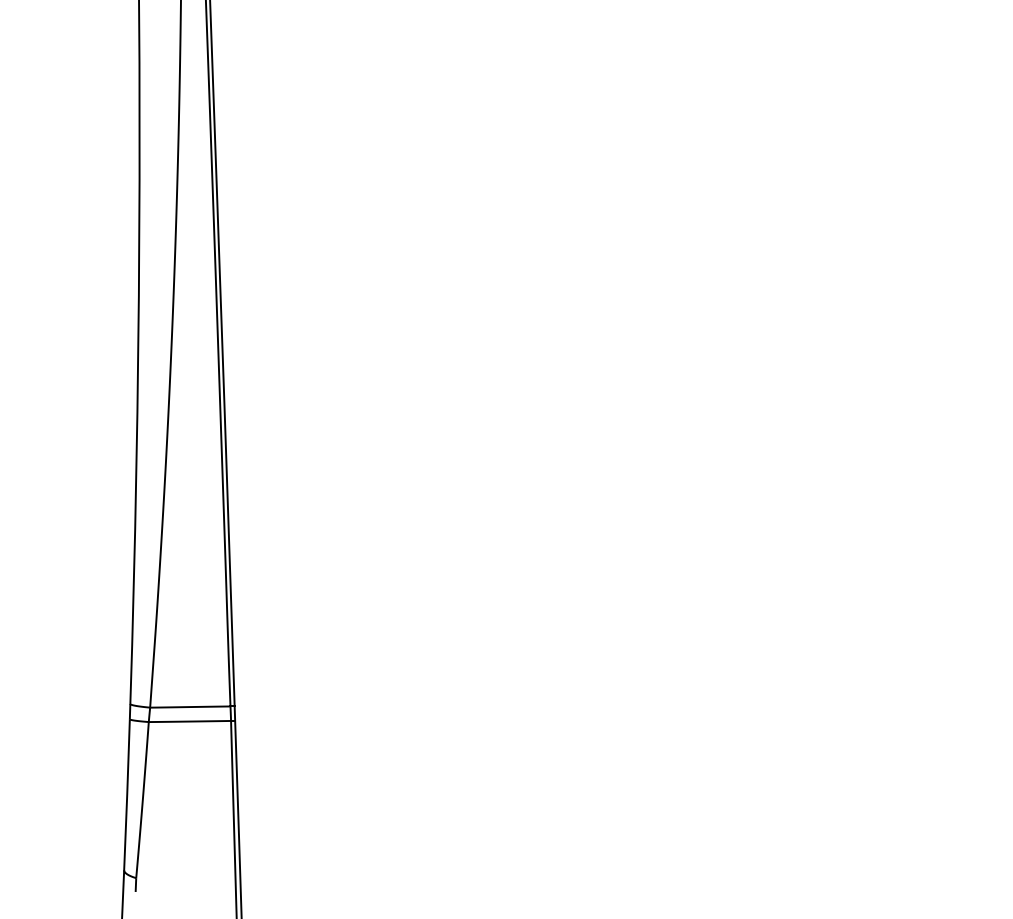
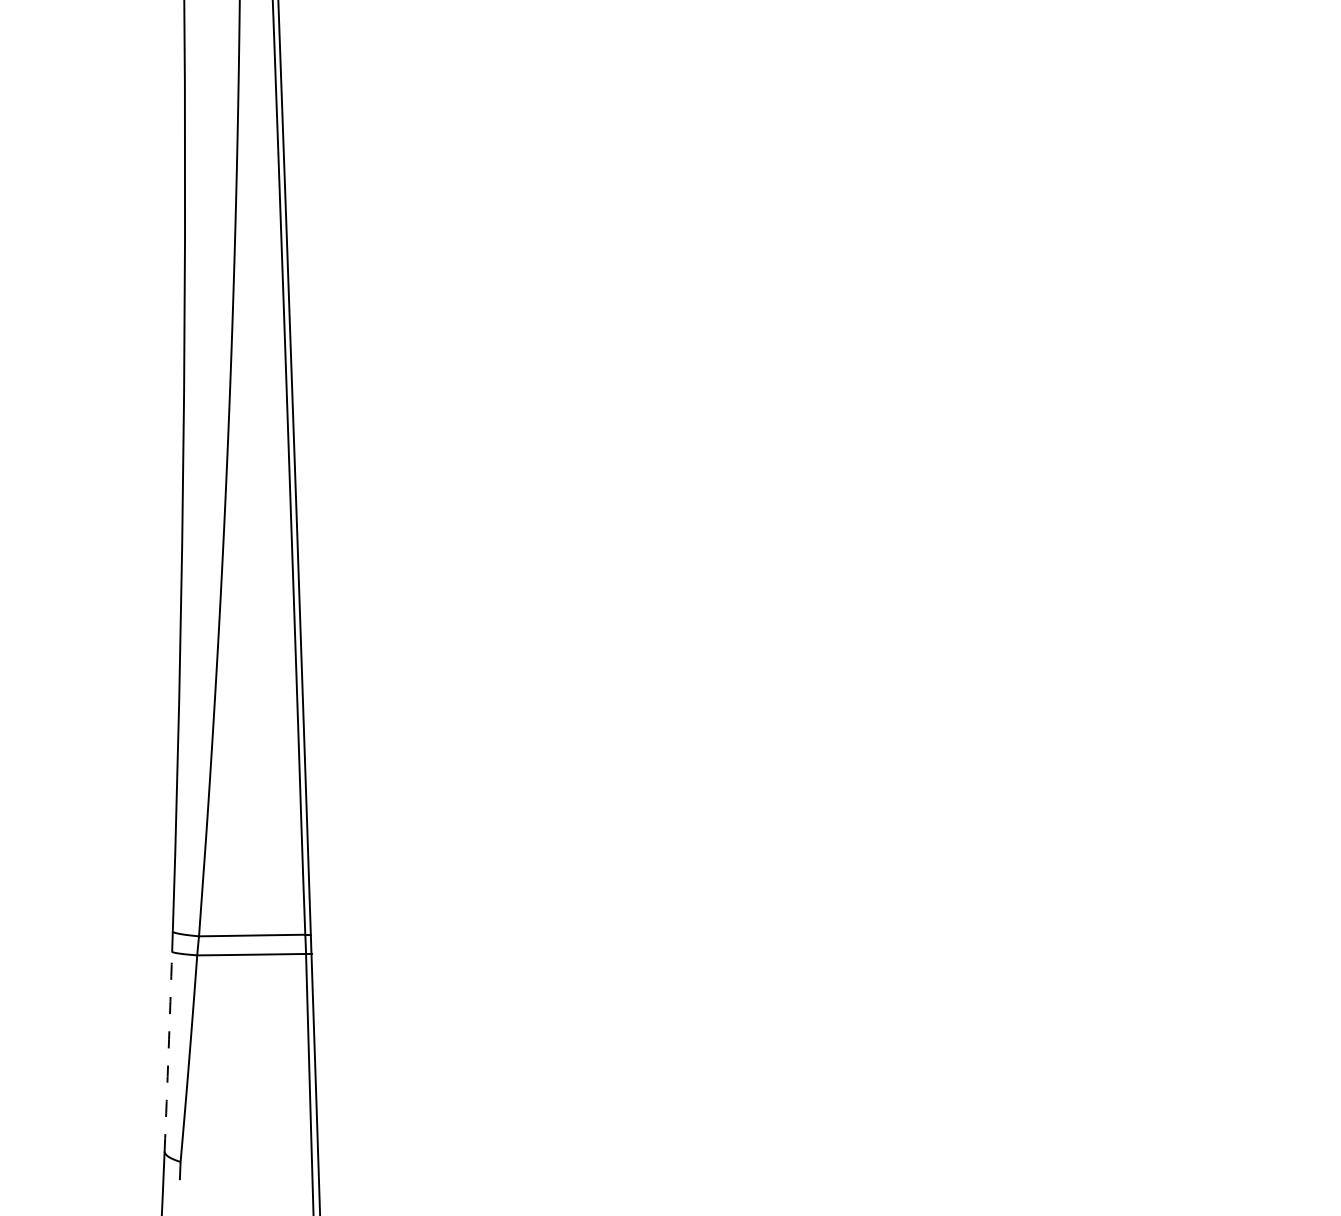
arc: (127, 794) -> (168, 1051), solid -> dashed

